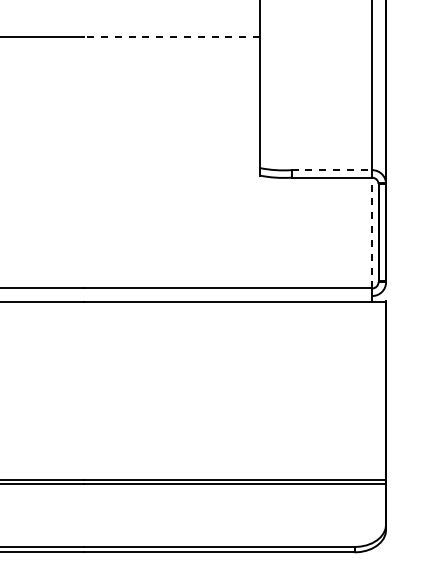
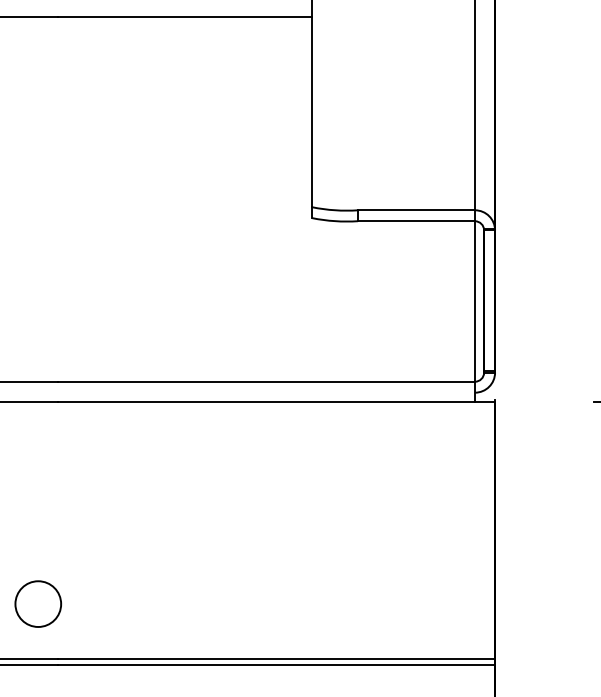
line: (172, 36) -> (185, 16), dashed -> solid
line: (332, 170) -> (417, 210), dashed -> solid
line: (372, 232) -> (475, 300), dashed -> solid
circle: (70, 441) -> (37, 603), added

